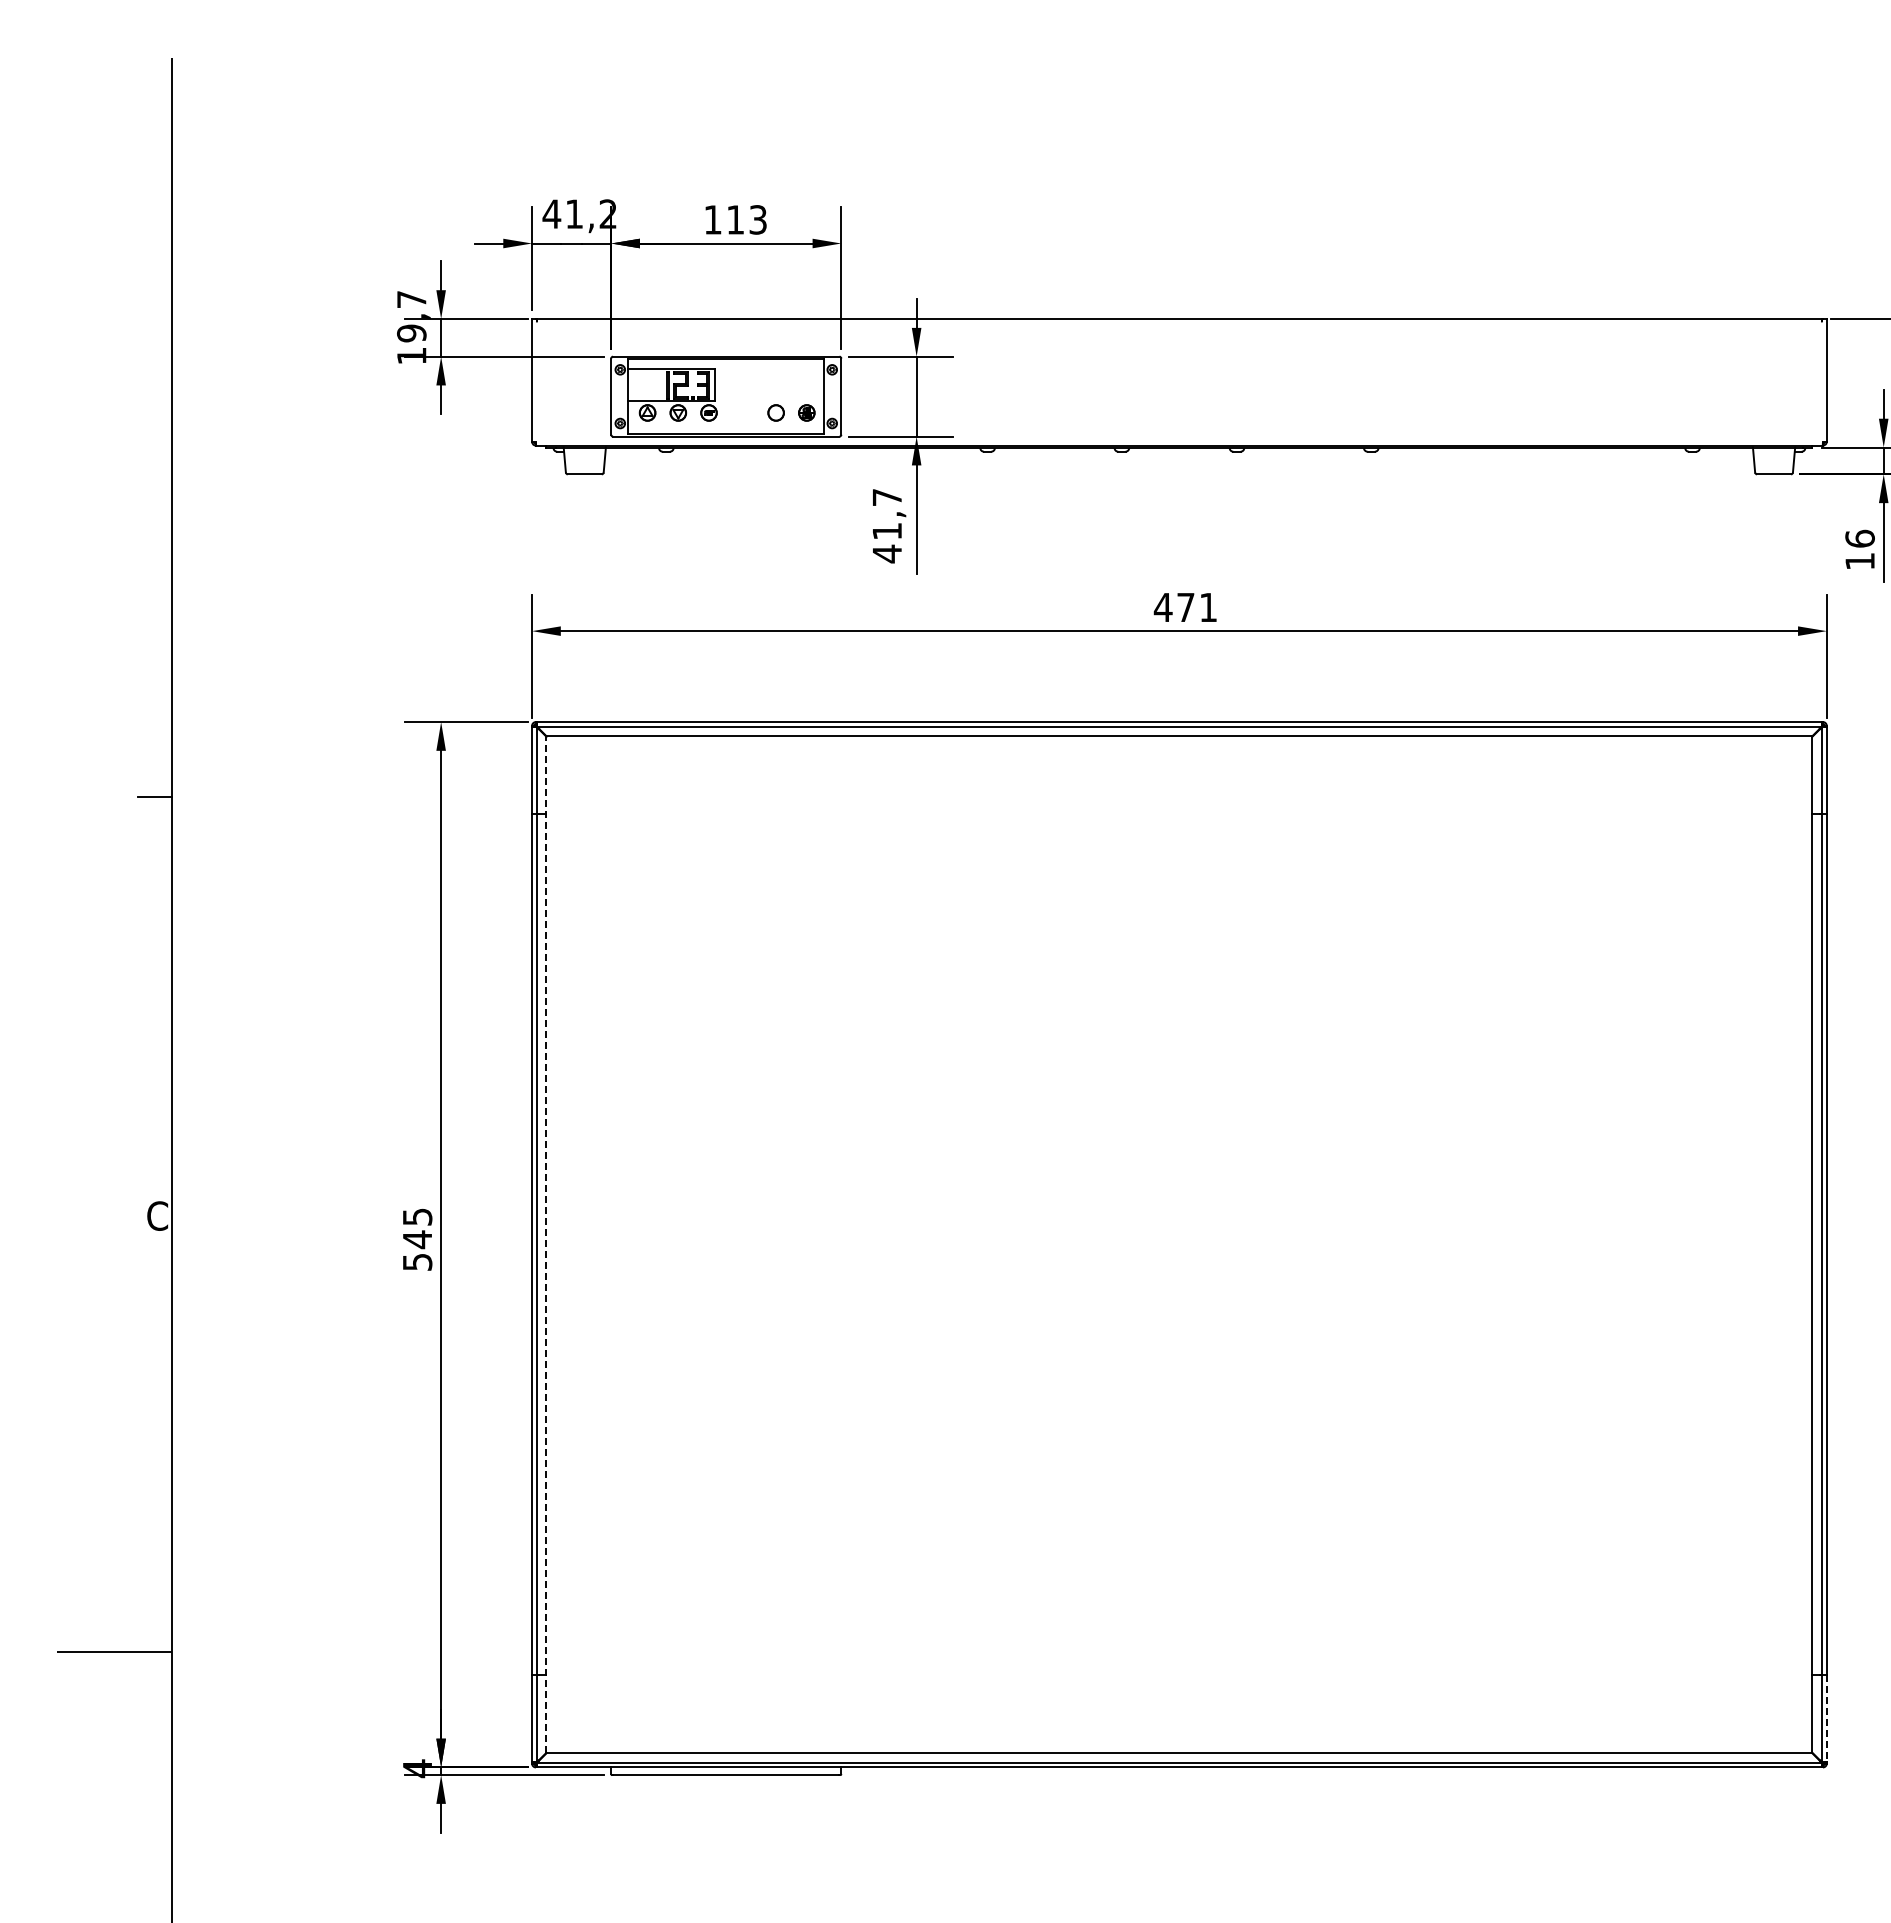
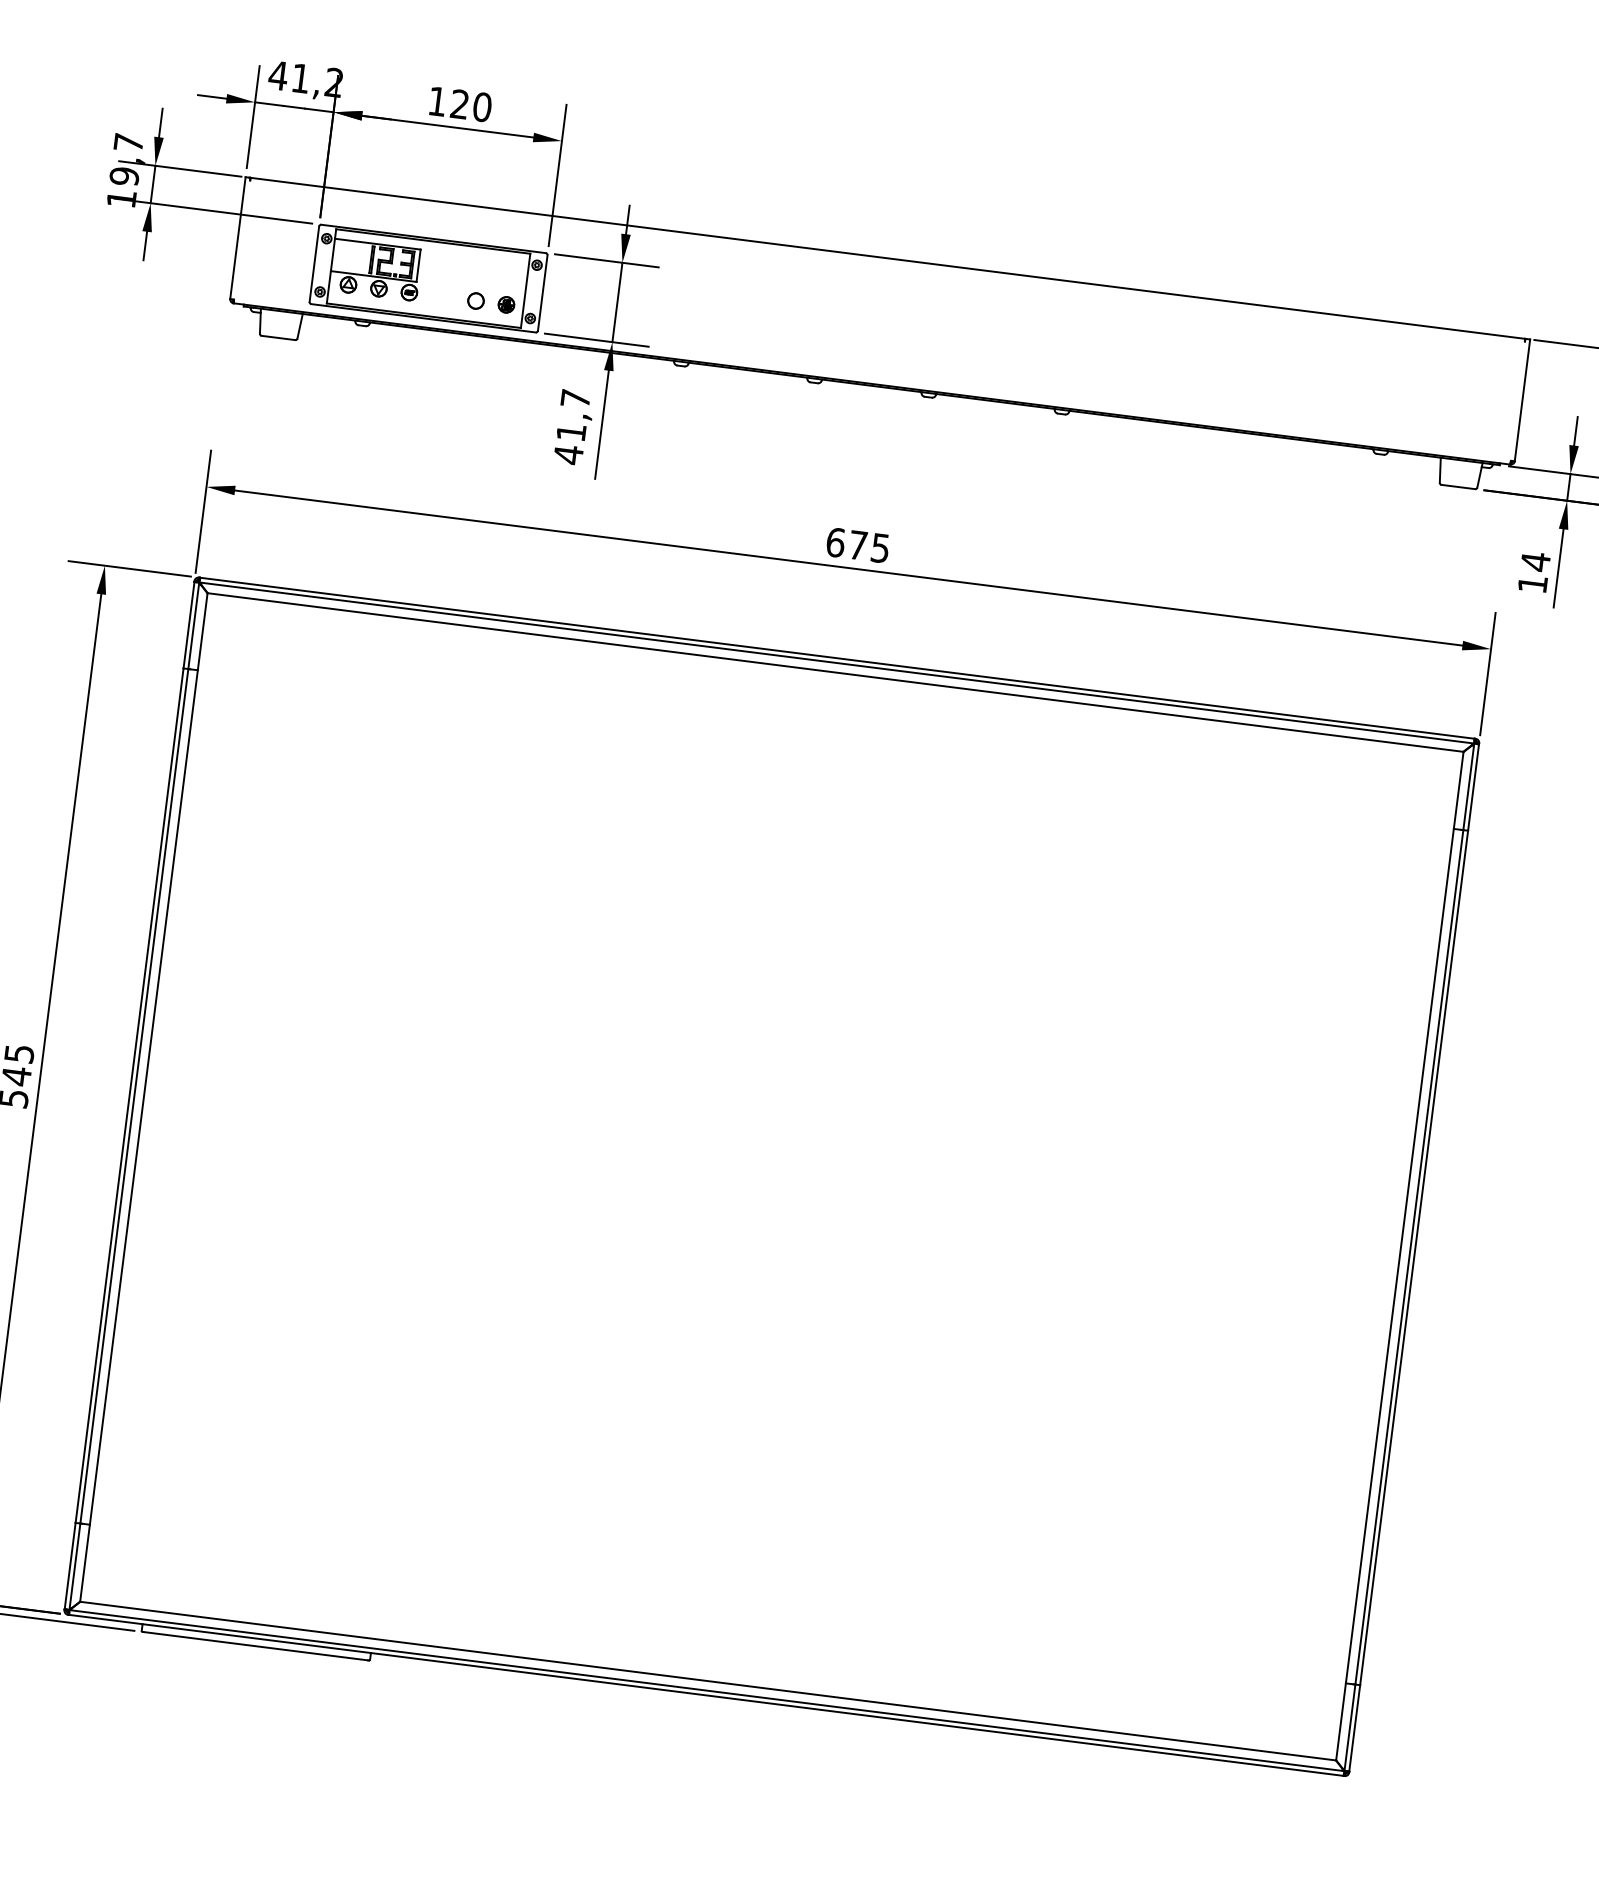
text: (747, 219) -> (471, 105), 113 -> 120
text: (1859, 538) -> (1535, 561), 16 -> 14
text: (1184, 607) -> (856, 545), 471 -> 675
line: (546, 1244) -> (143, 1097), dashed -> solid
line: (1826, 1718) -> (1354, 1727), dashed -> solid

